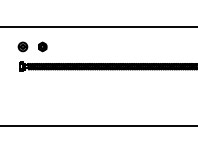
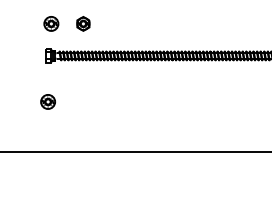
part: (20, 94) -> (47, 101), added

